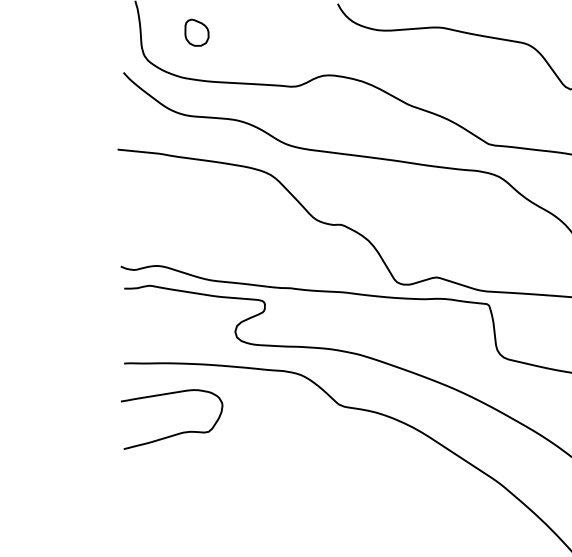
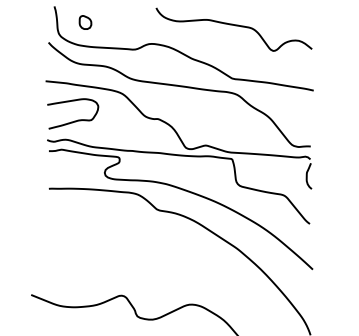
curve: (175, 432) -> (74, 120), moved

